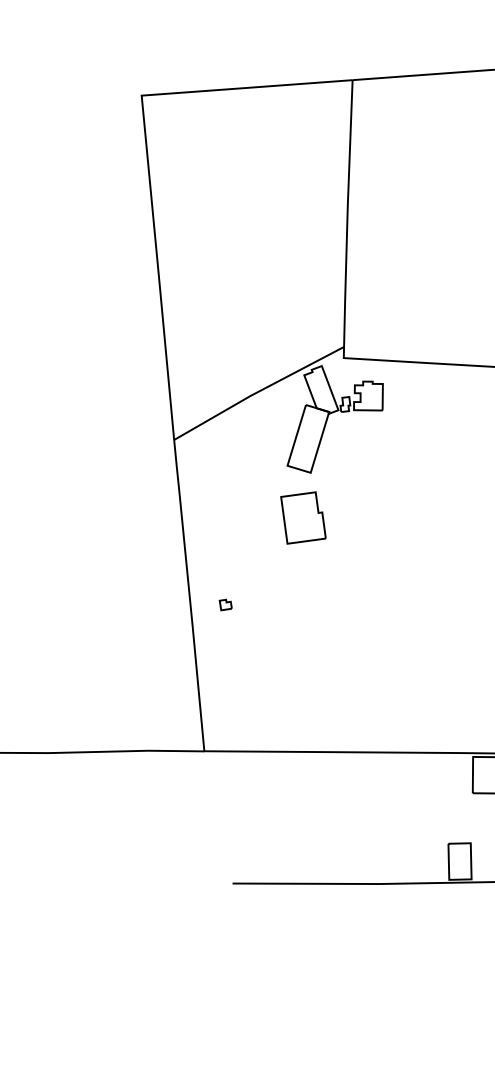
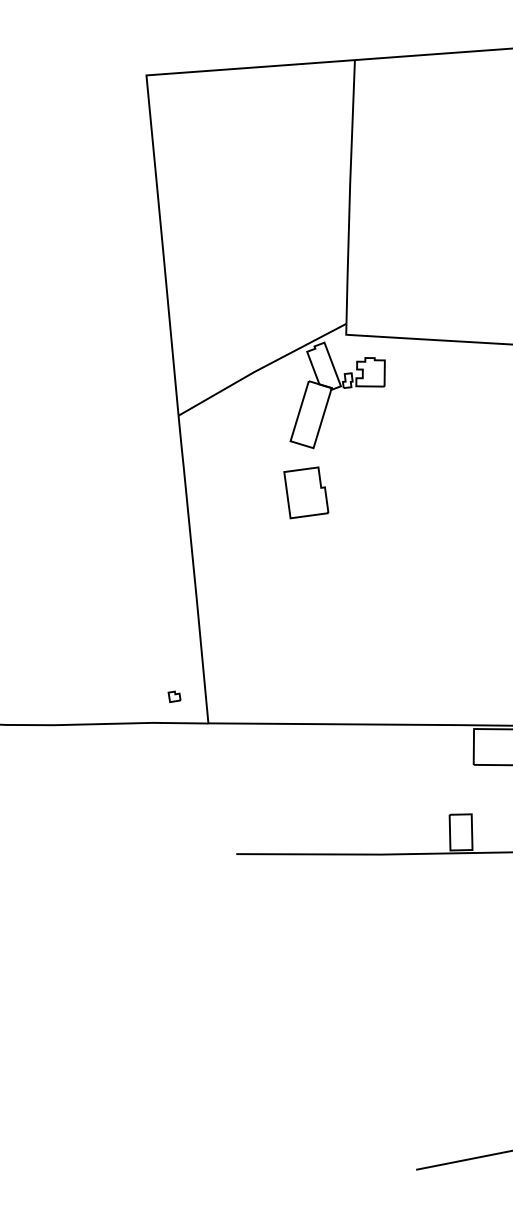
part: (225, 604) -> (174, 696), moved

